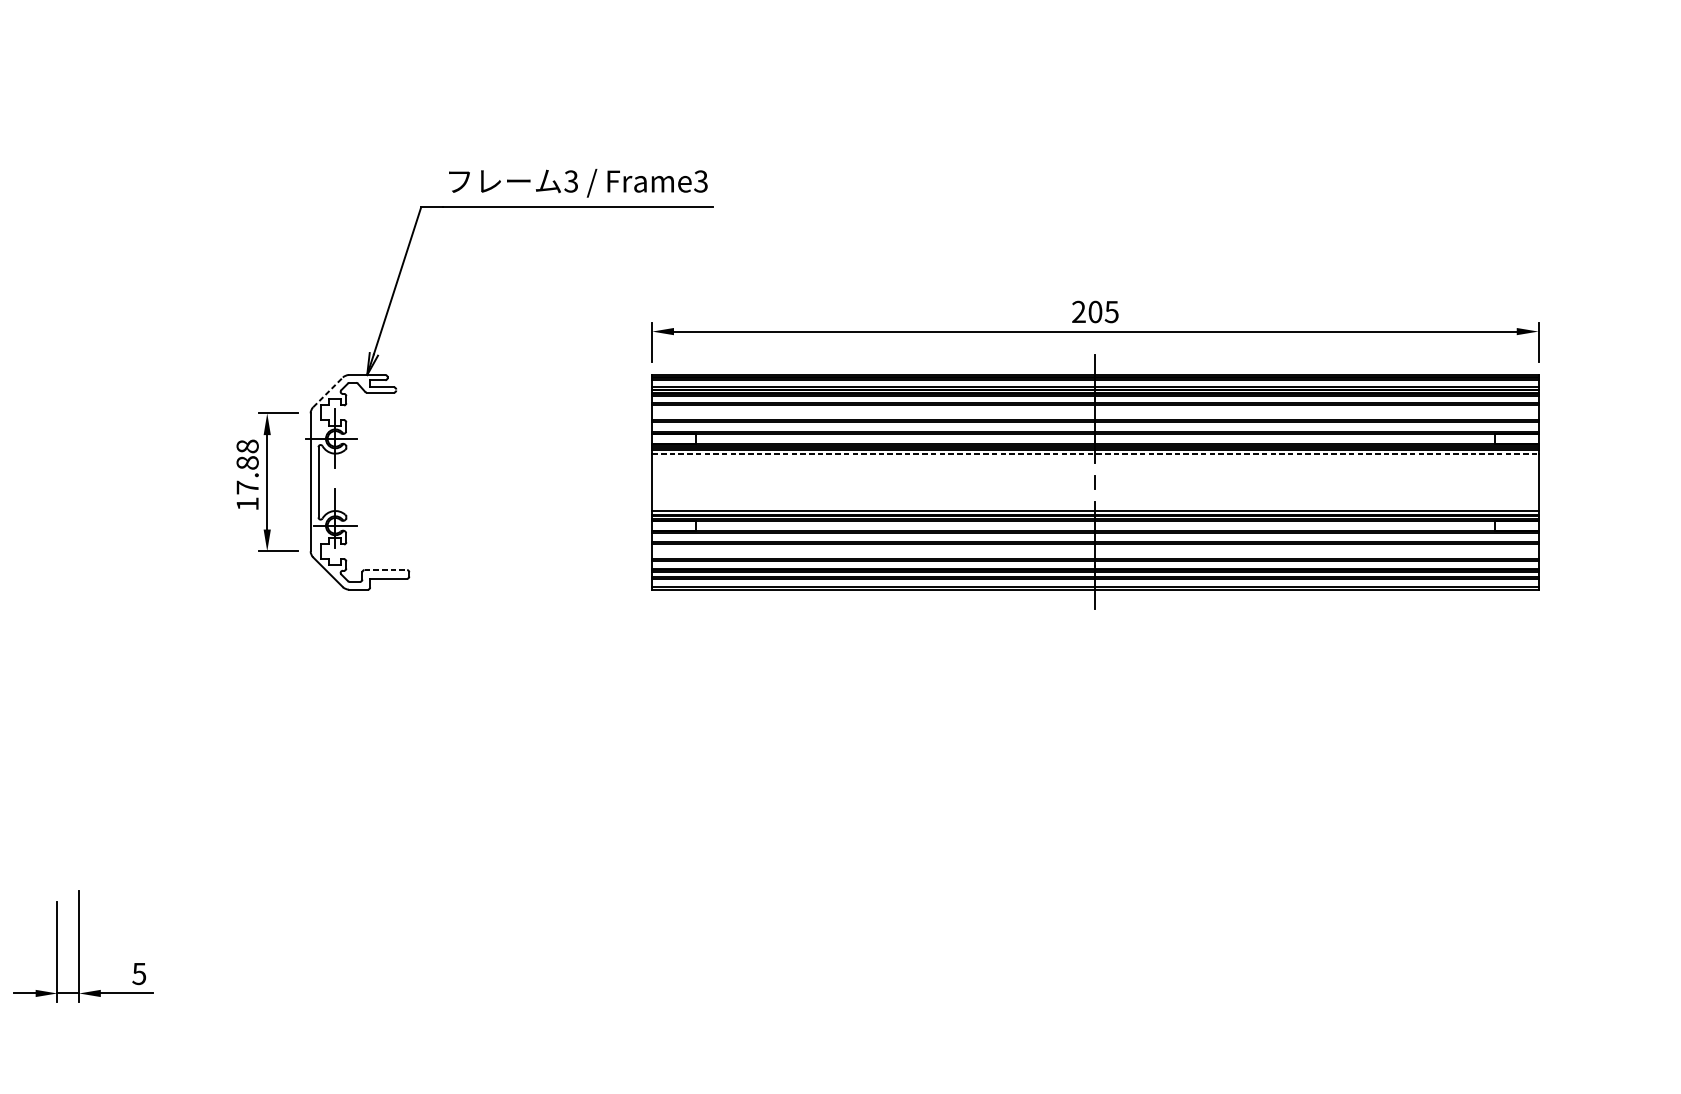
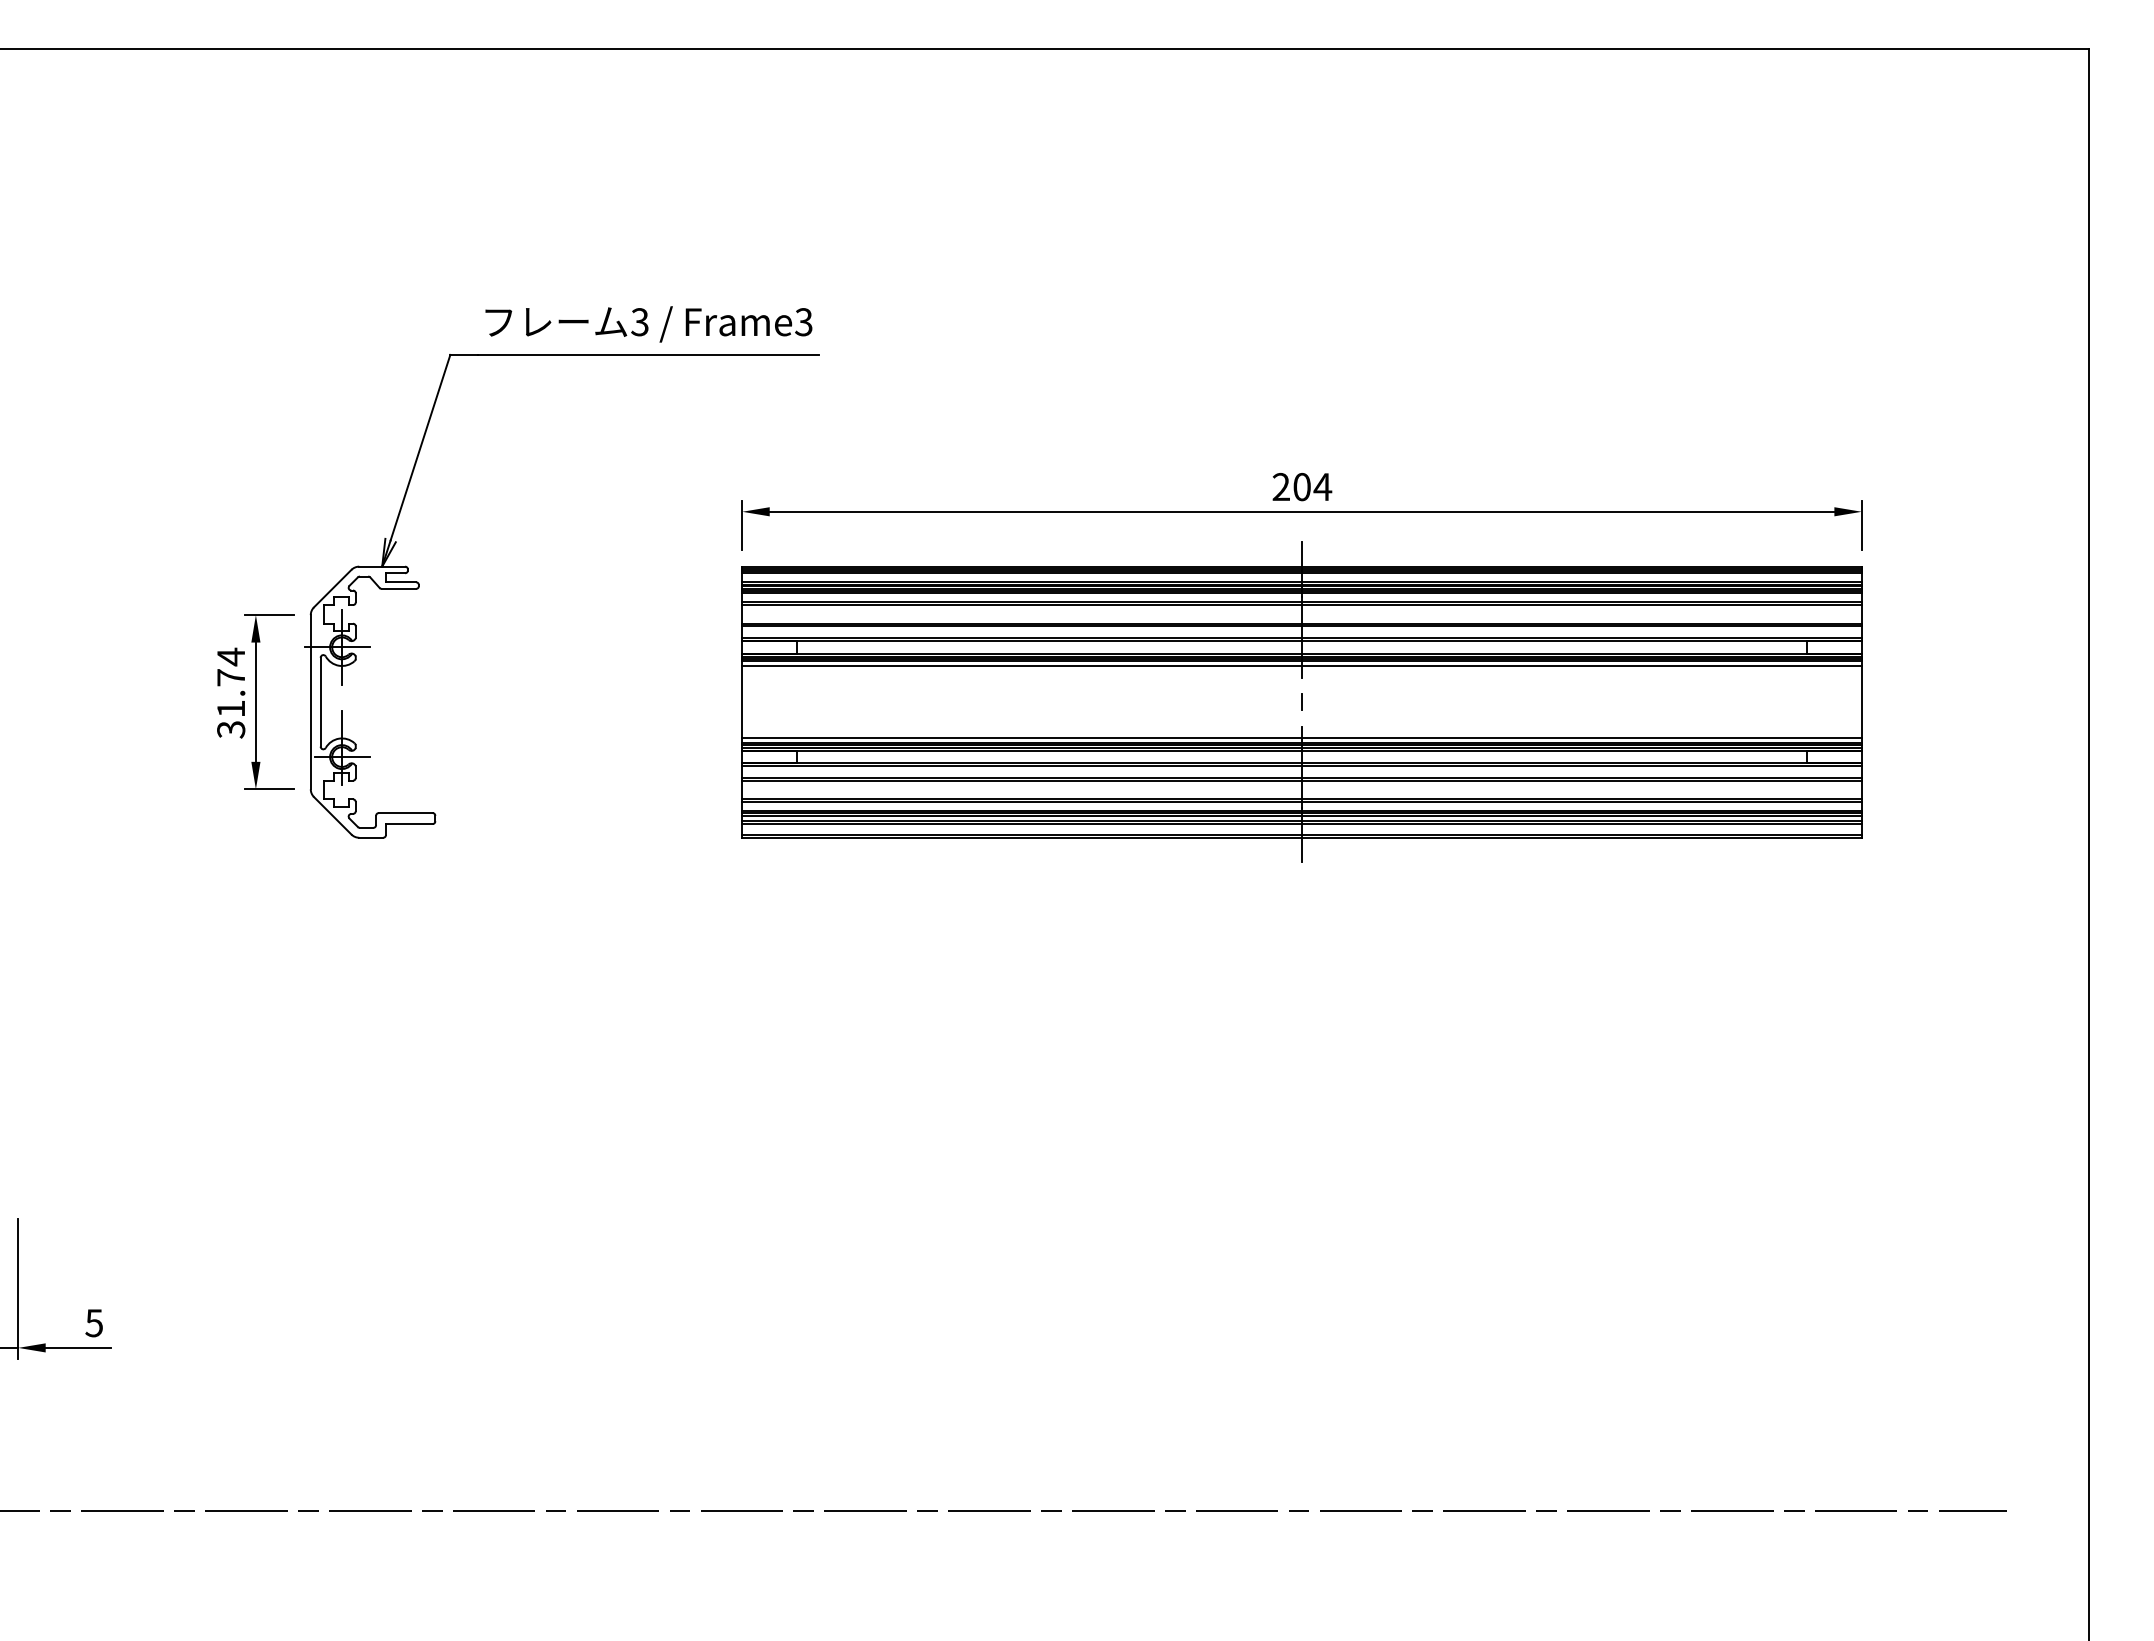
text: (1111, 312) -> (1322, 487), 205 -> 204
line: (328, 392) -> (333, 588), dashed -> solid
line: (1095, 454) -> (1302, 666), dashed -> solid
text: (247, 474) -> (231, 692), 17.88 -> 31.74
line: (385, 570) -> (405, 813), dashed -> solid

